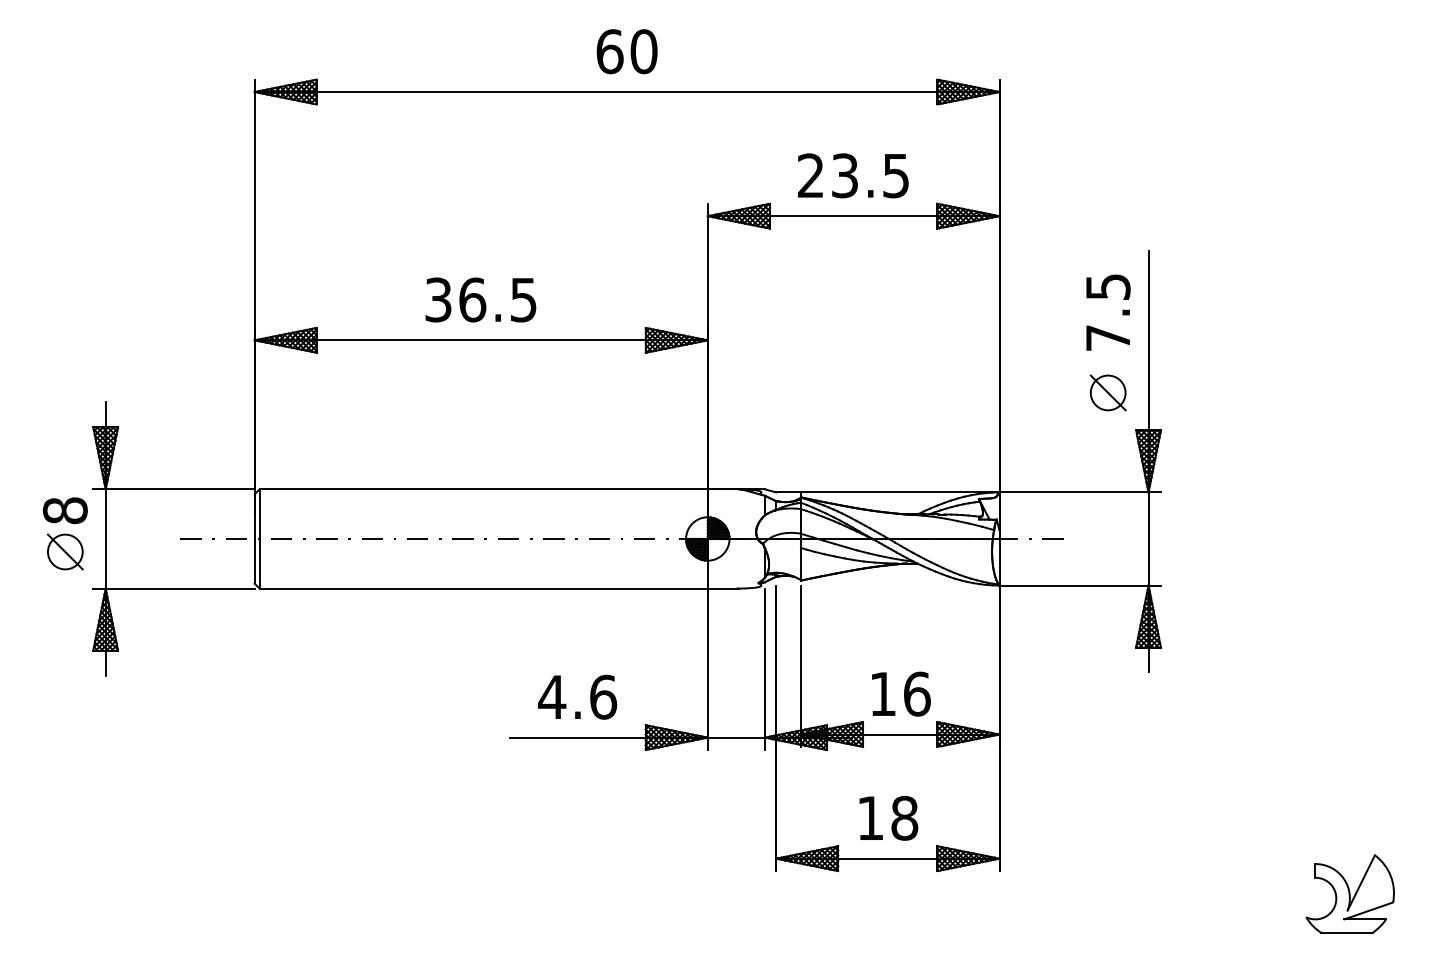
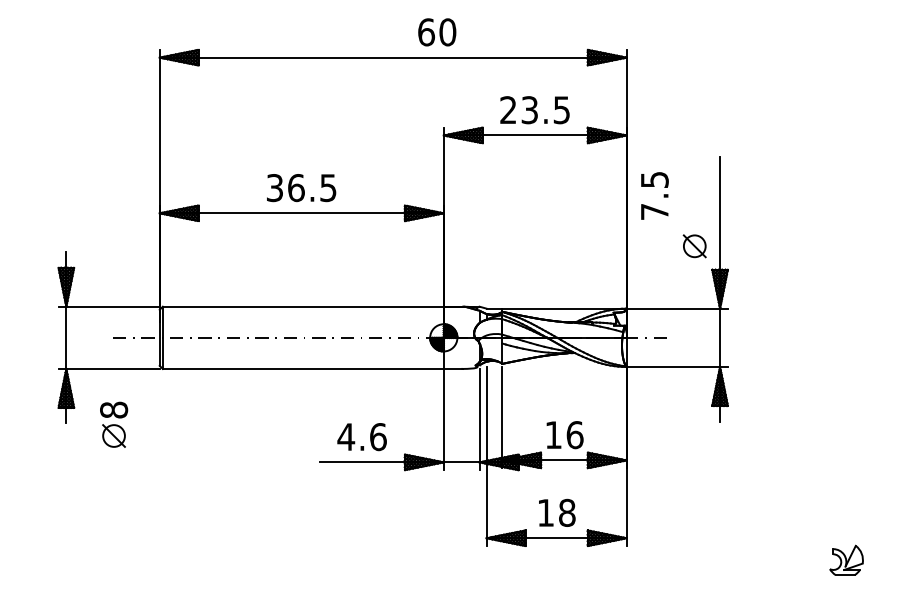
text: (627, 51) -> (437, 32), moved
text: (1107, 311) -> (654, 195), moved
part: (66, 533) -> (114, 424), moved
part: (1350, 894) -> (846, 560), size x0.6

